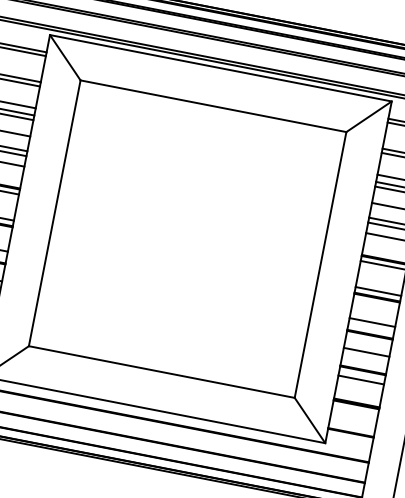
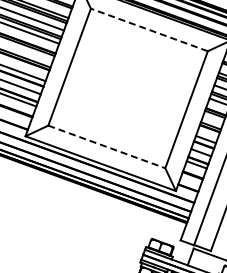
line: (211, 105) -> (148, 29), solid -> dashed
line: (163, 373) -> (107, 147), solid -> dashed

